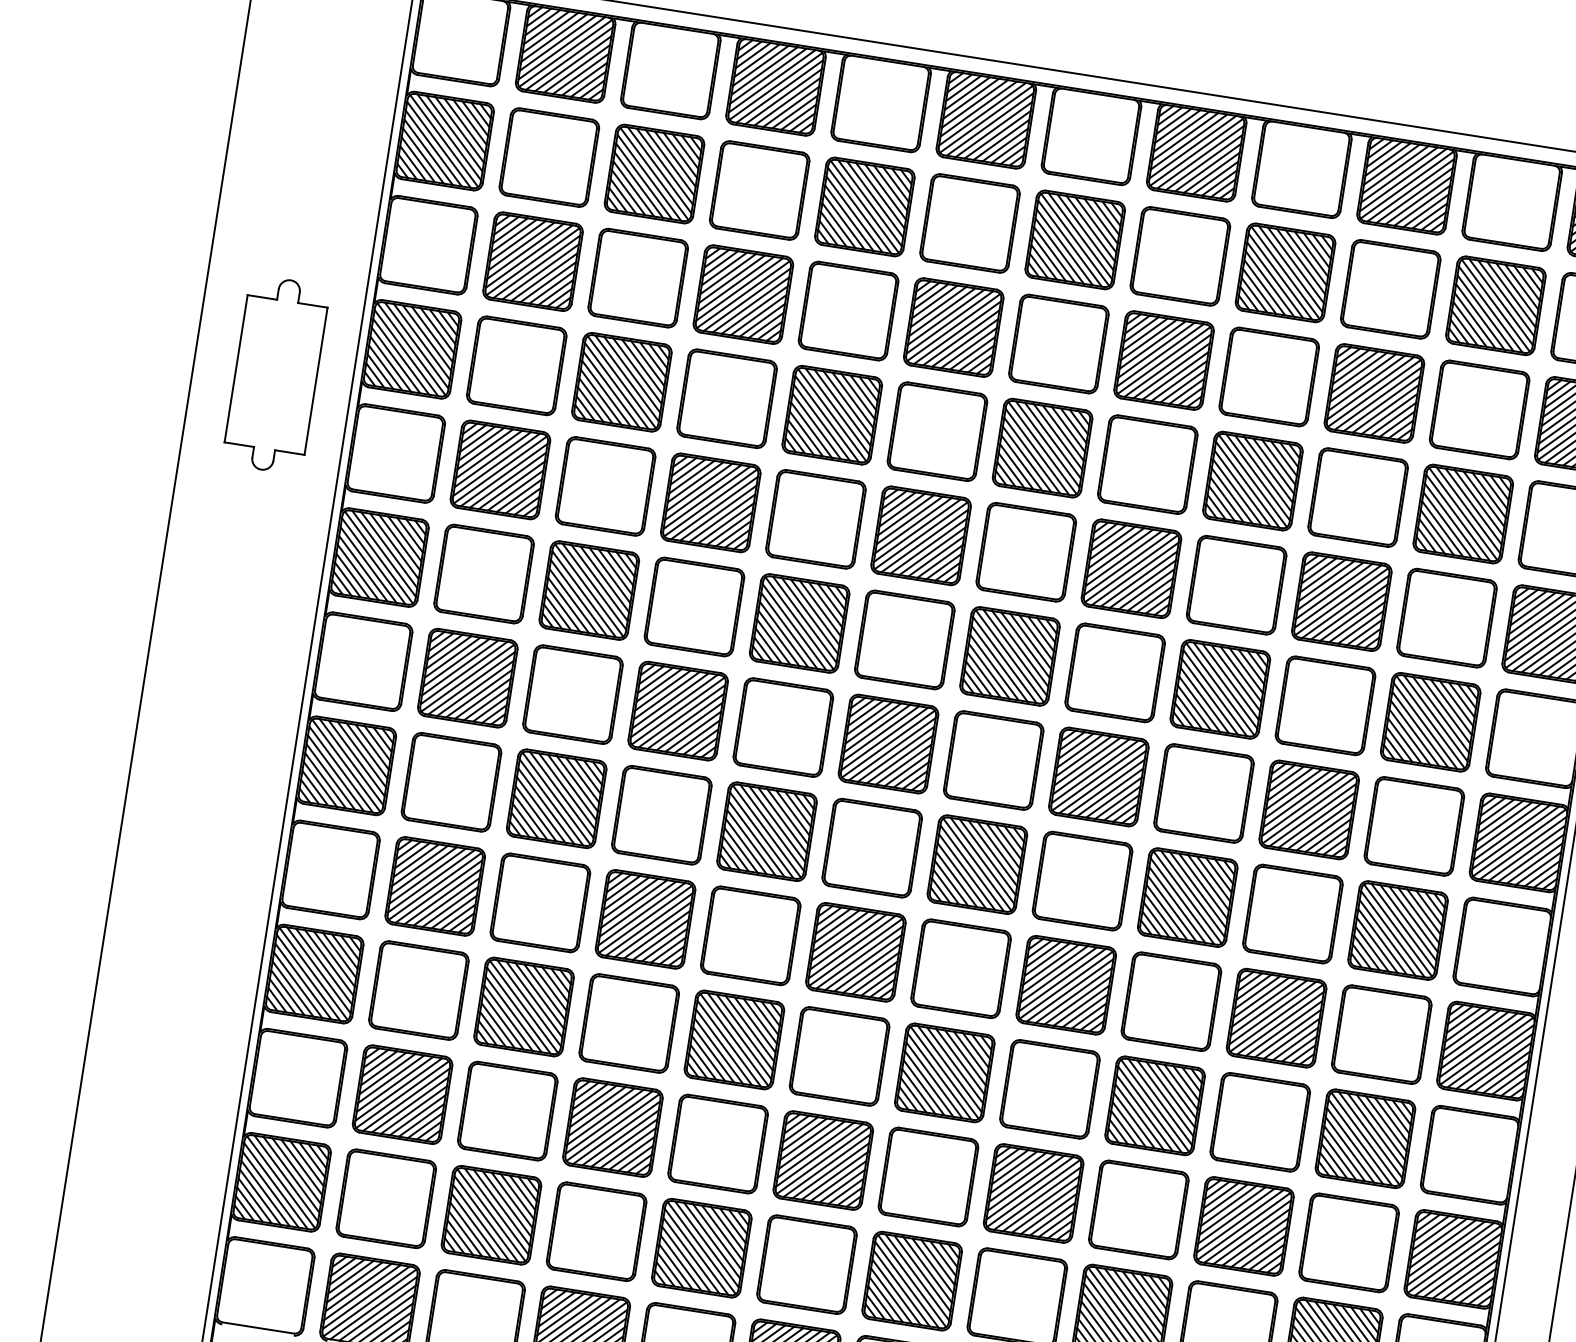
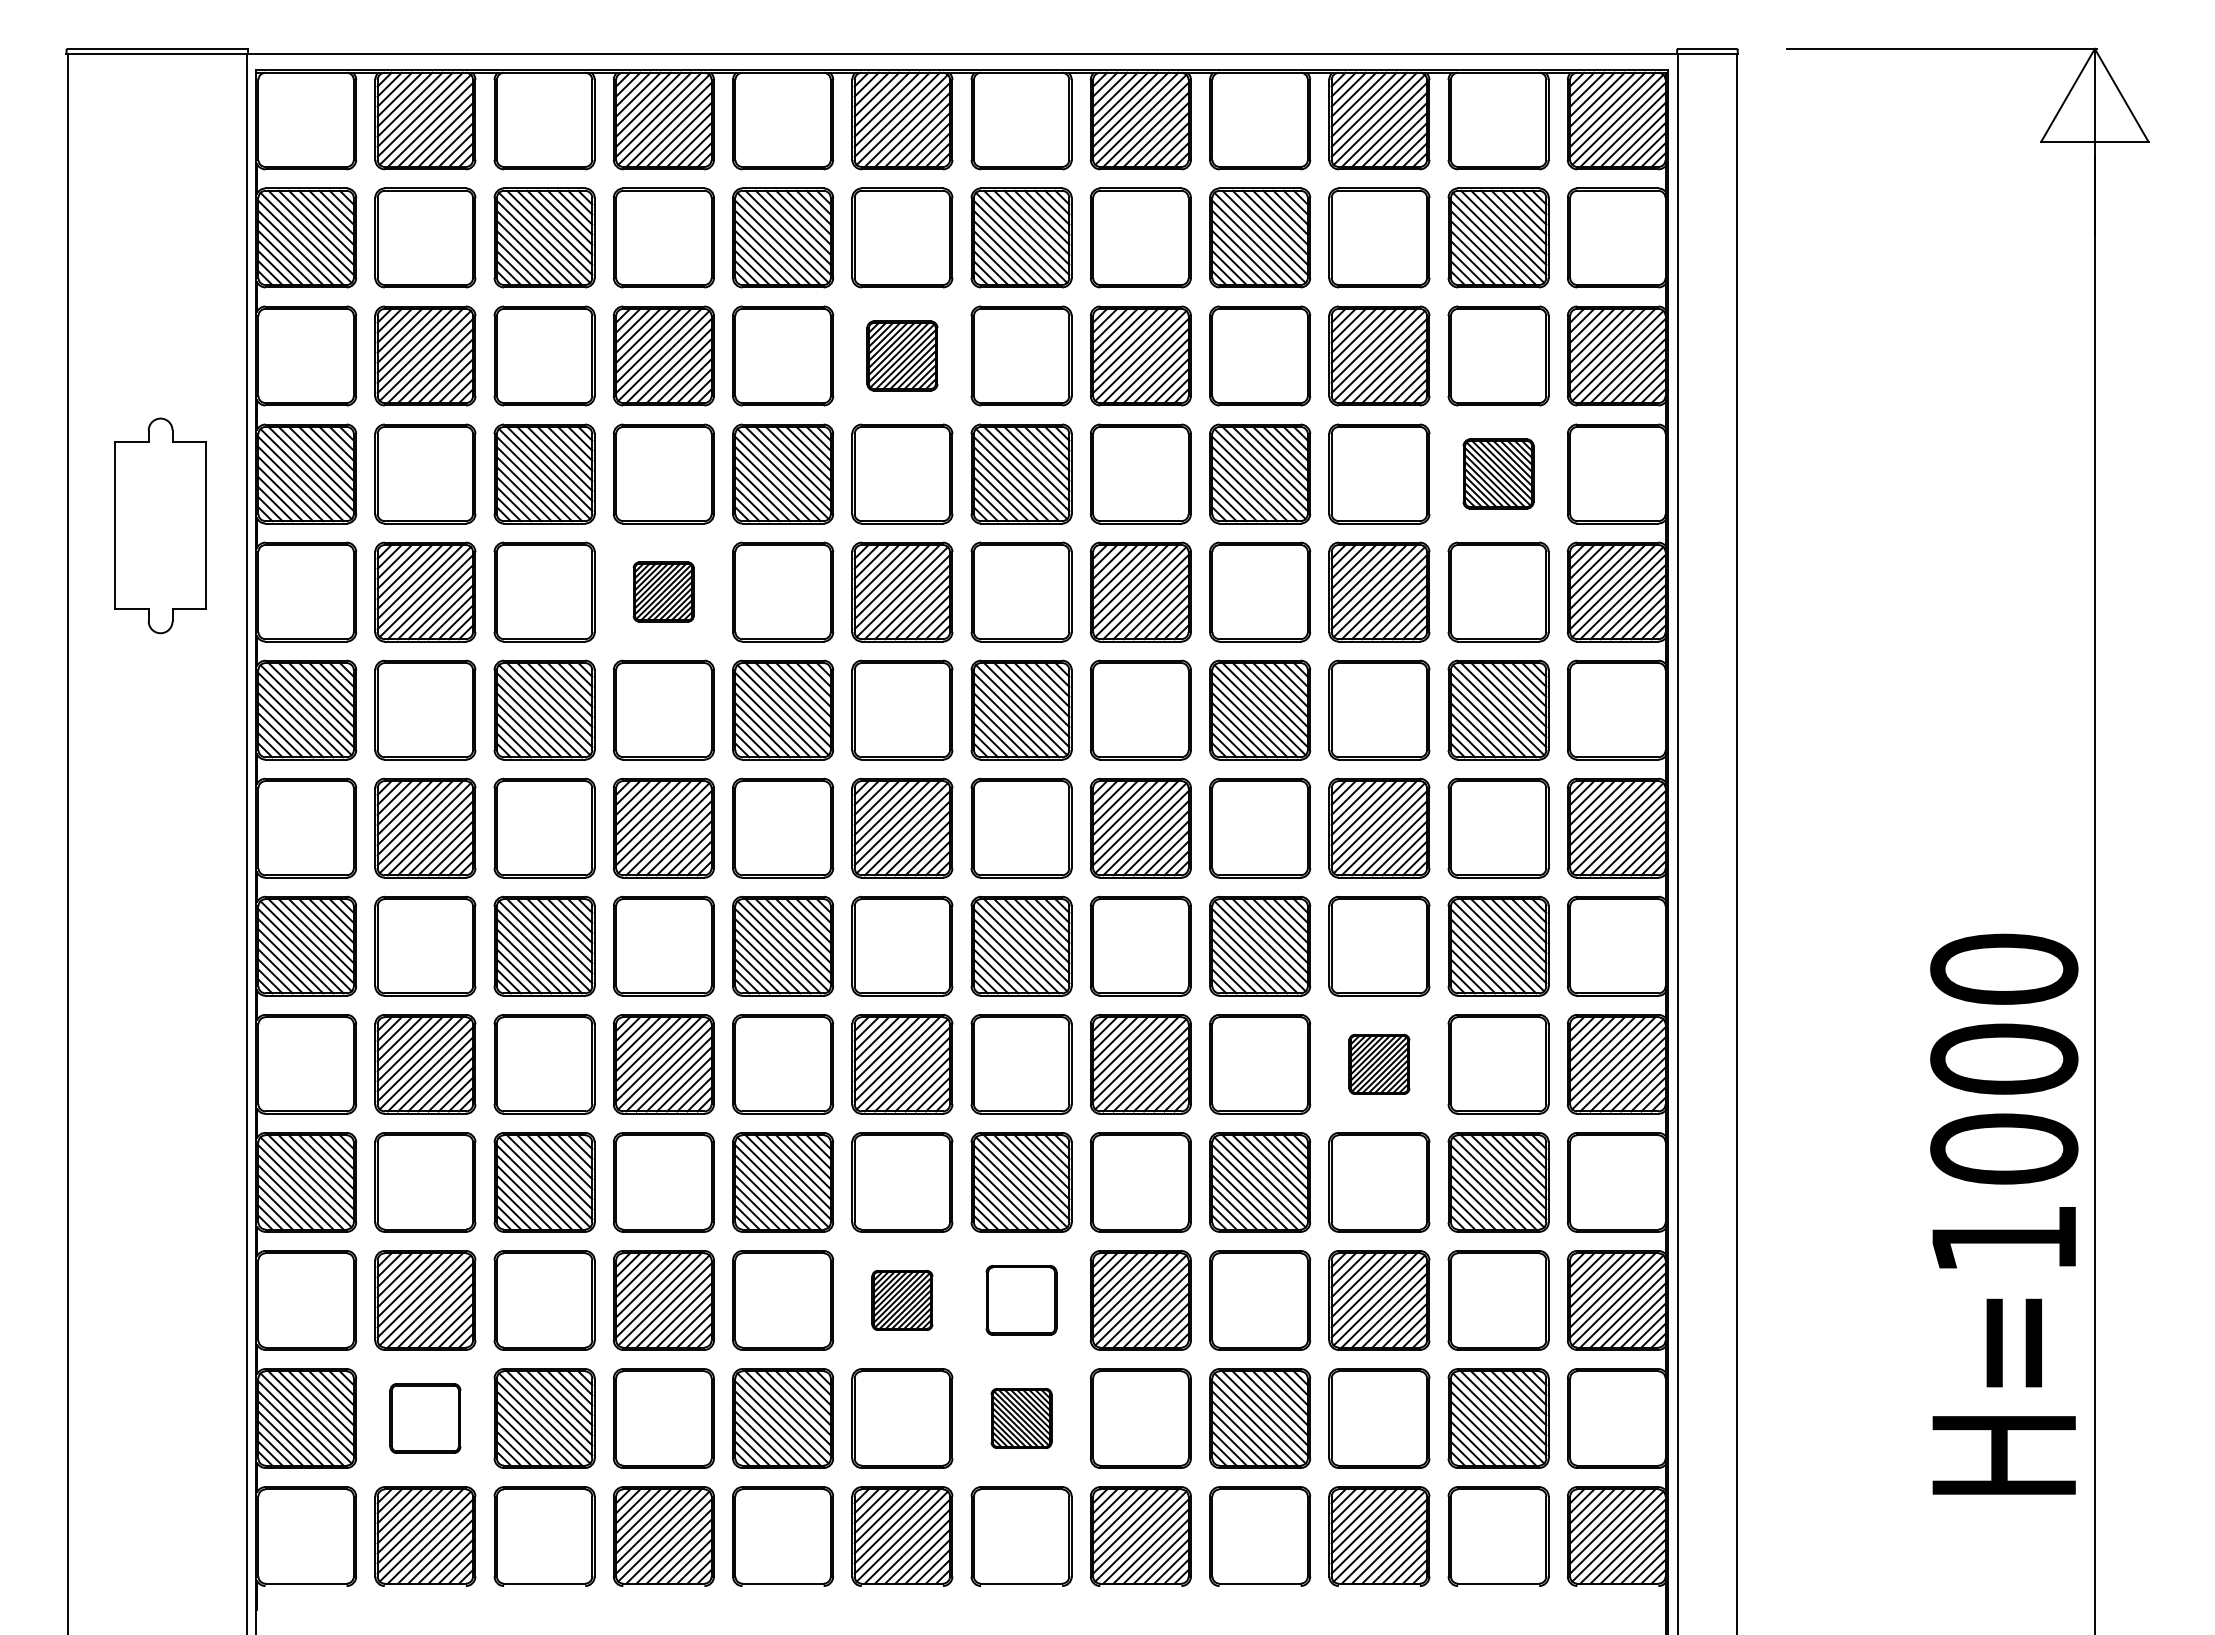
part: (953, 327) -> (902, 355), size x0.7
part: (710, 502) -> (663, 591), size x0.6
part: (1463, 513) -> (1498, 473), size x0.7
part: (1276, 1018) -> (1379, 1064), size x0.6
part: (823, 1160) -> (902, 1300), size x0.6
part: (928, 1177) -> (1021, 1300), size x0.7
part: (386, 1198) -> (425, 1418), size x0.7
part: (912, 1281) -> (1021, 1418), size x0.6

